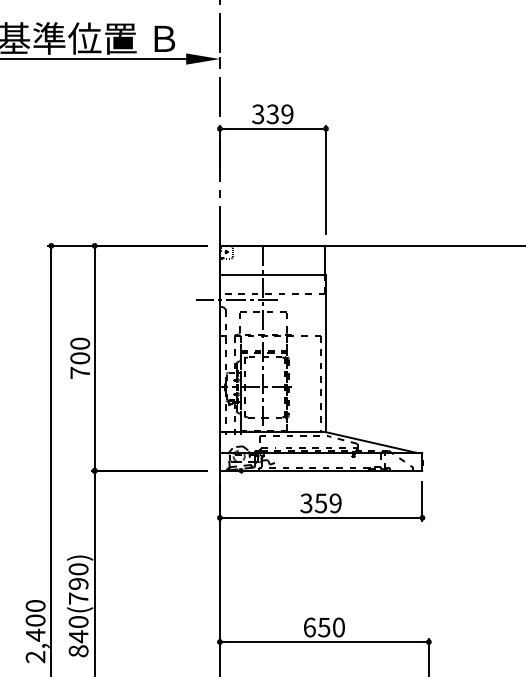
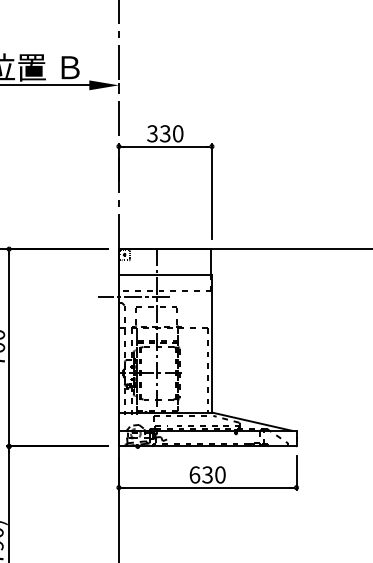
text: (287, 114) -> (178, 133), 339 -> 330
text: (320, 503) -> (207, 475), 359 -> 630

